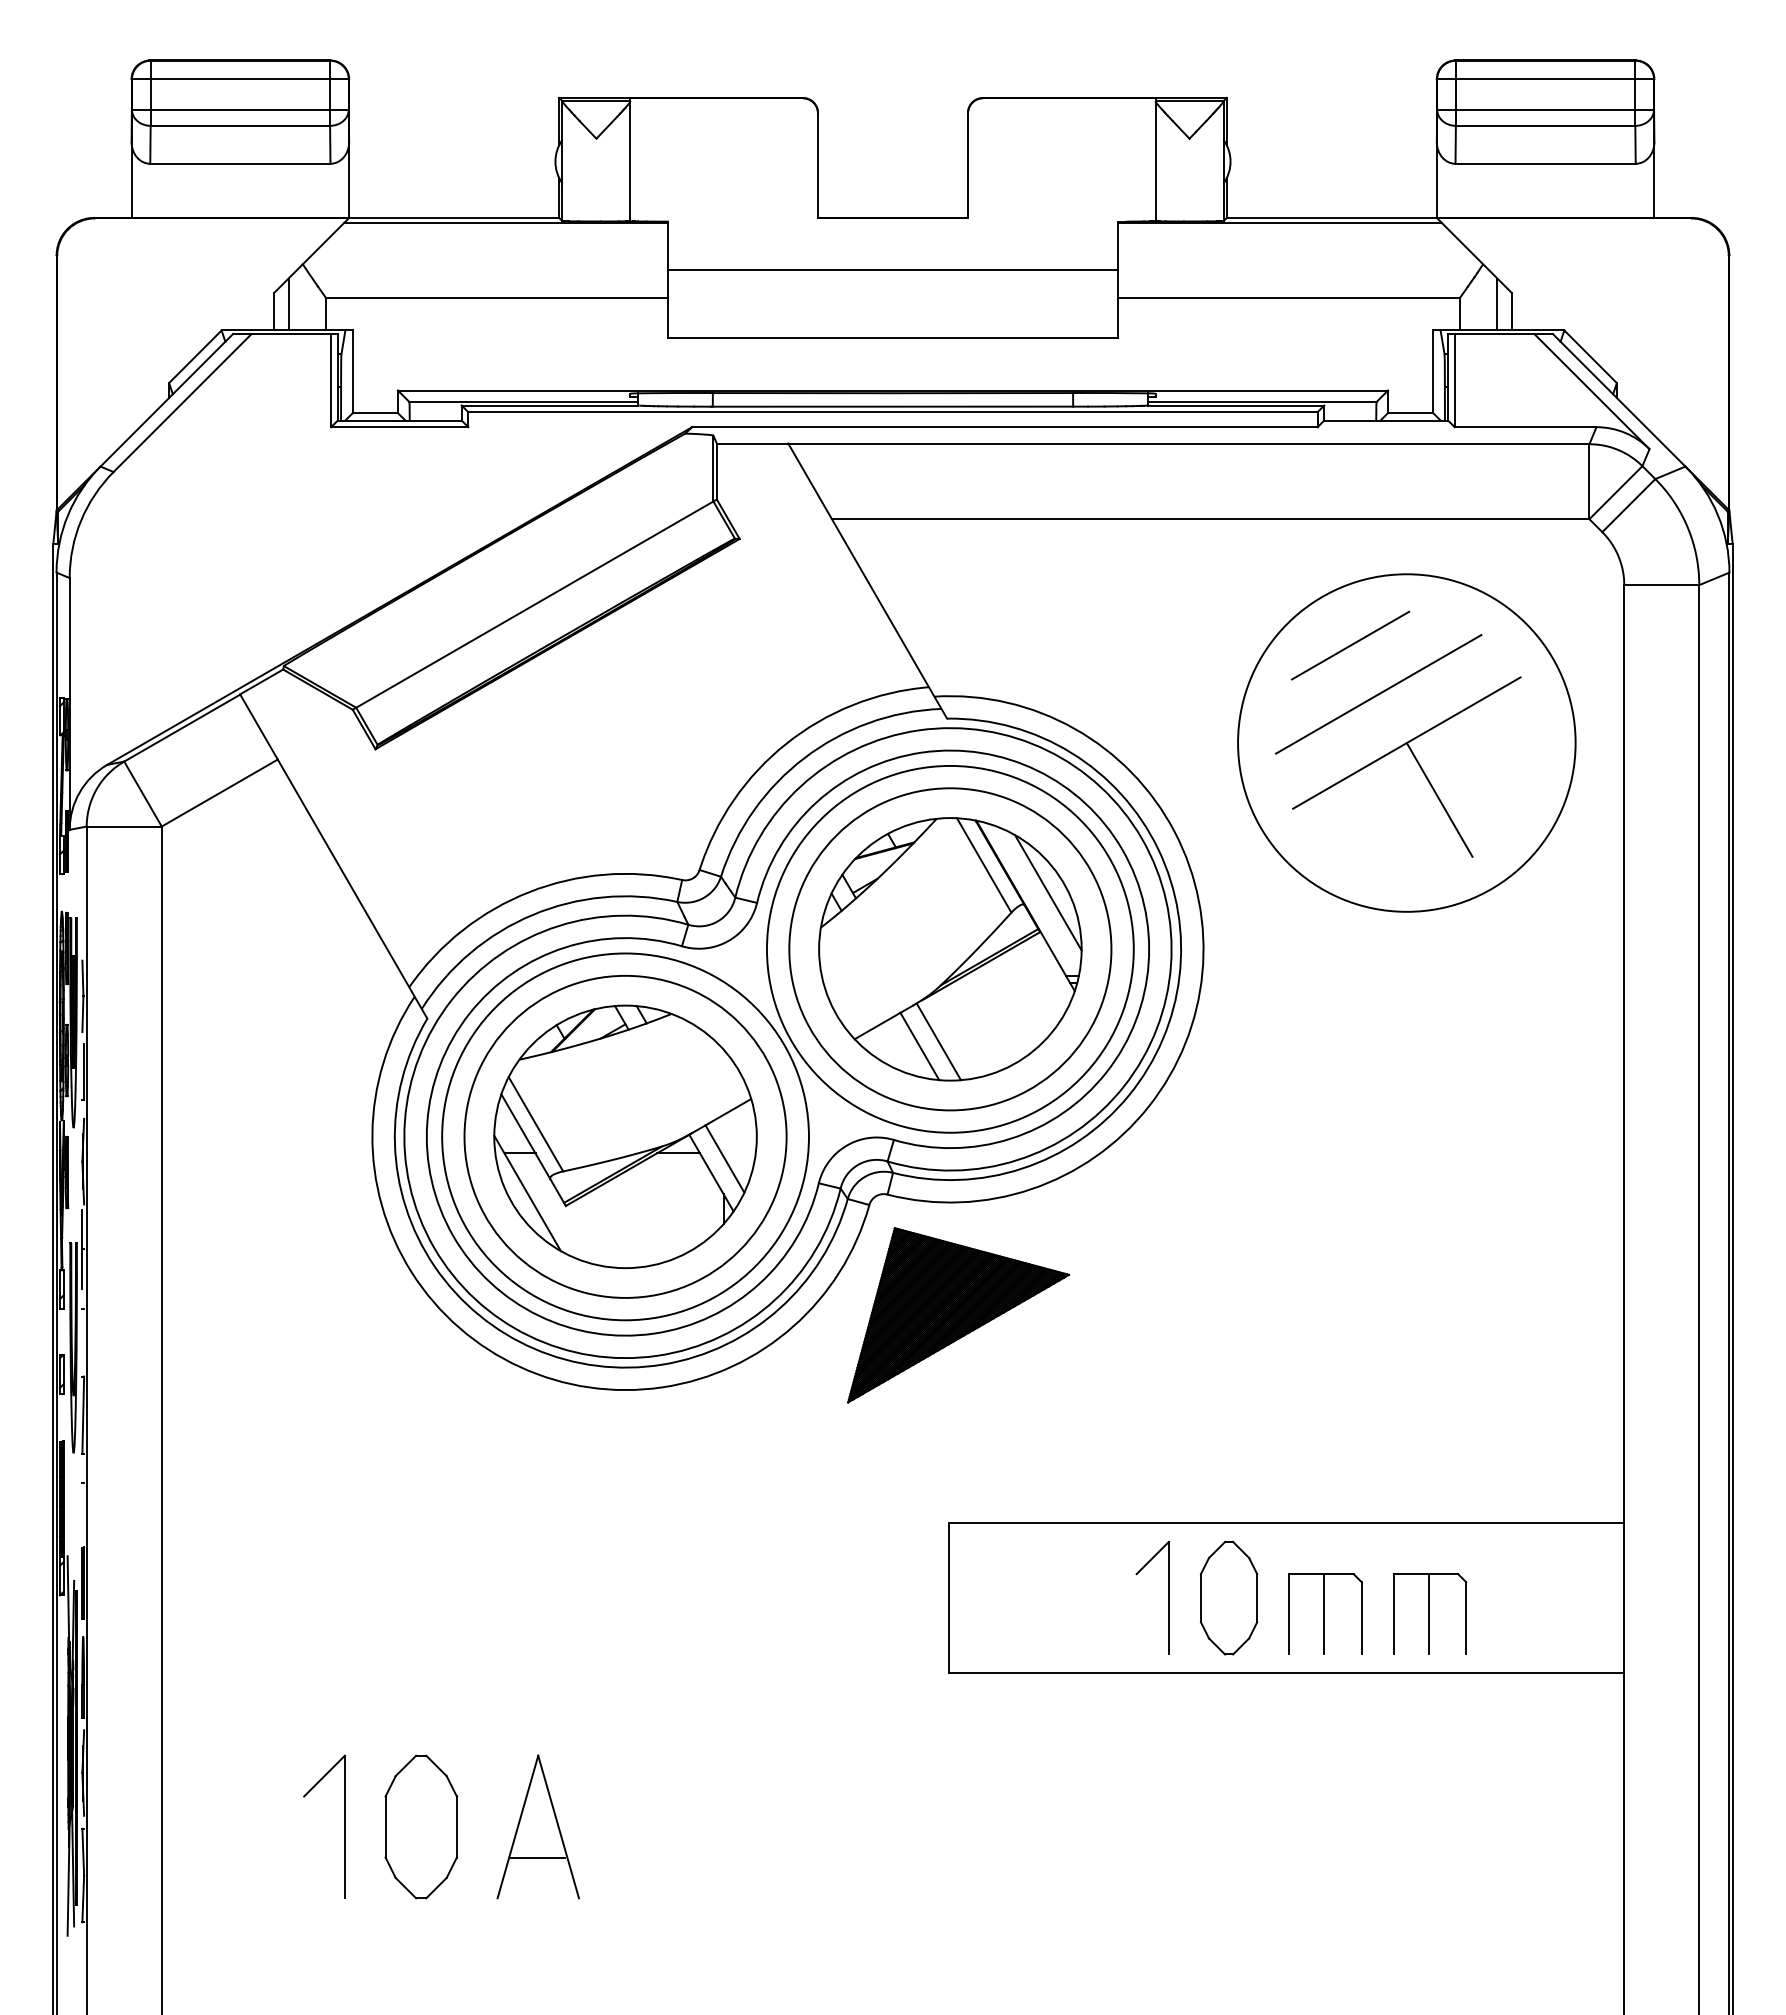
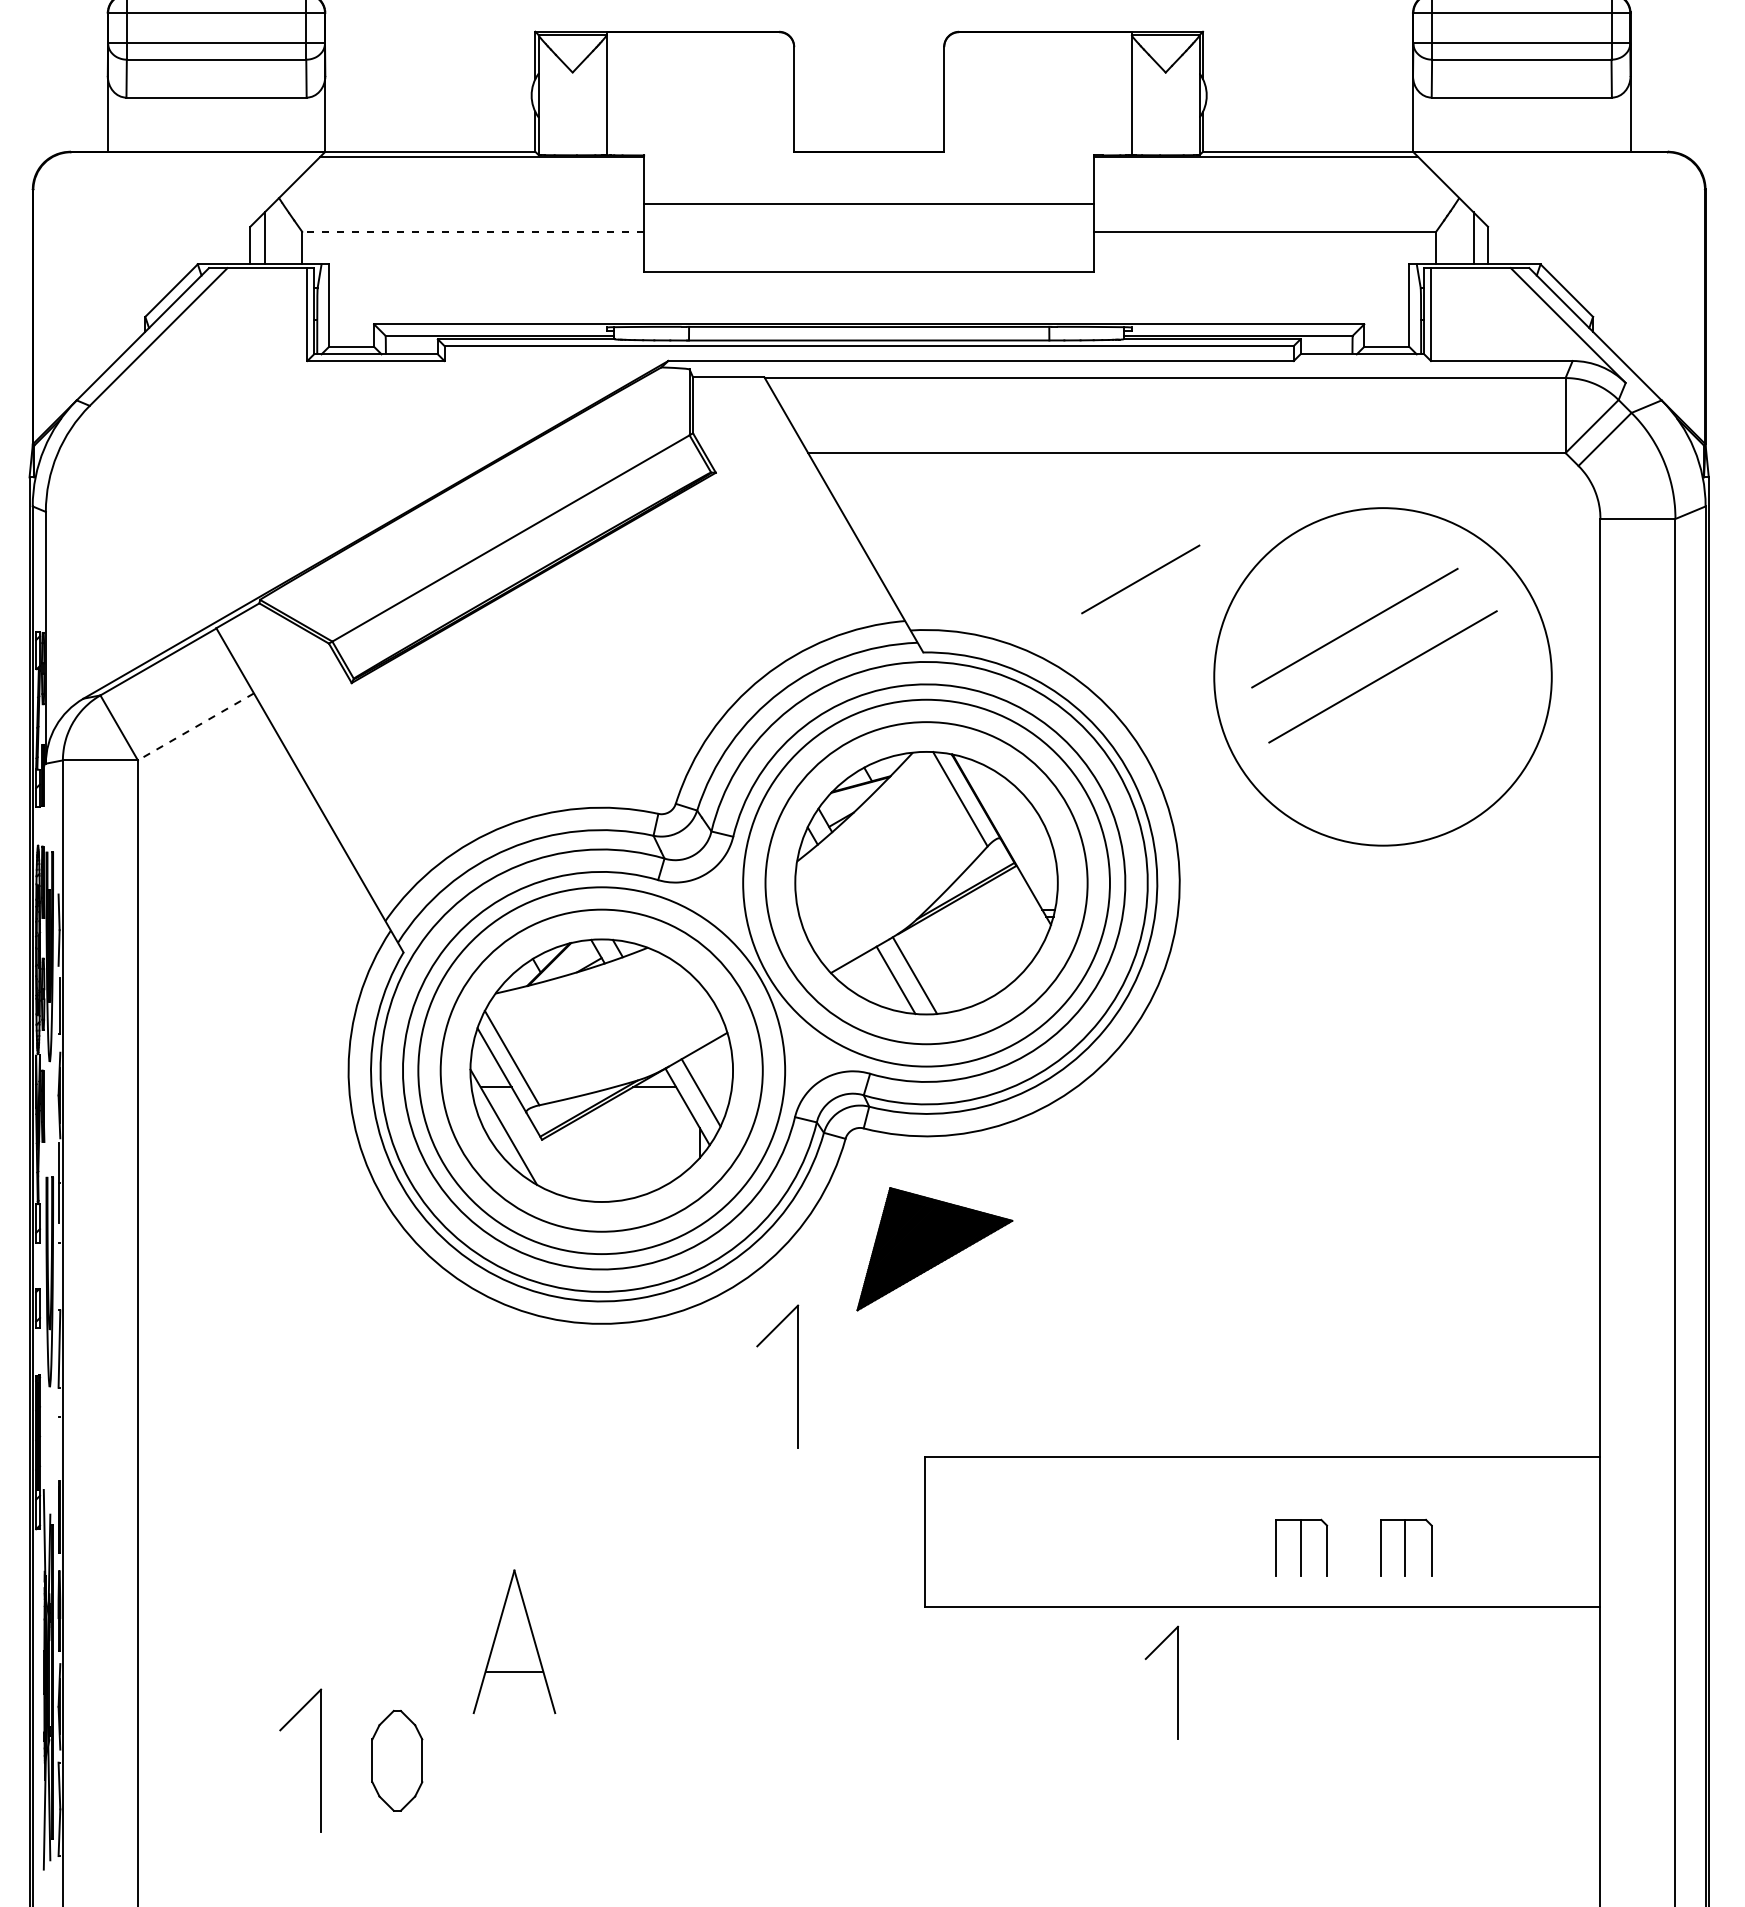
line: (497, 298) -> (473, 232), solid -> dashed
line: (1350, 645) -> (1140, 579), moved
line: (219, 793) -> (195, 727), solid -> dashed
line: (1439, 799) -> (1415, 733), removed
line: (1048, 892) -> (1024, 826), removed
part: (958, 1315) -> (934, 1249), size x0.7
part: (821, 1442) -> (797, 1376), added
part: (1168, 1597) -> (1177, 1682), moved
part: (1228, 1598) -> (1204, 1532), removed
part: (1325, 1613) -> (1301, 1547), size x0.7
part: (1430, 1613) -> (1406, 1547), size x0.7
part: (420, 1826) -> (396, 1760), size x0.7
part: (537, 1826) -> (513, 1641), moved

